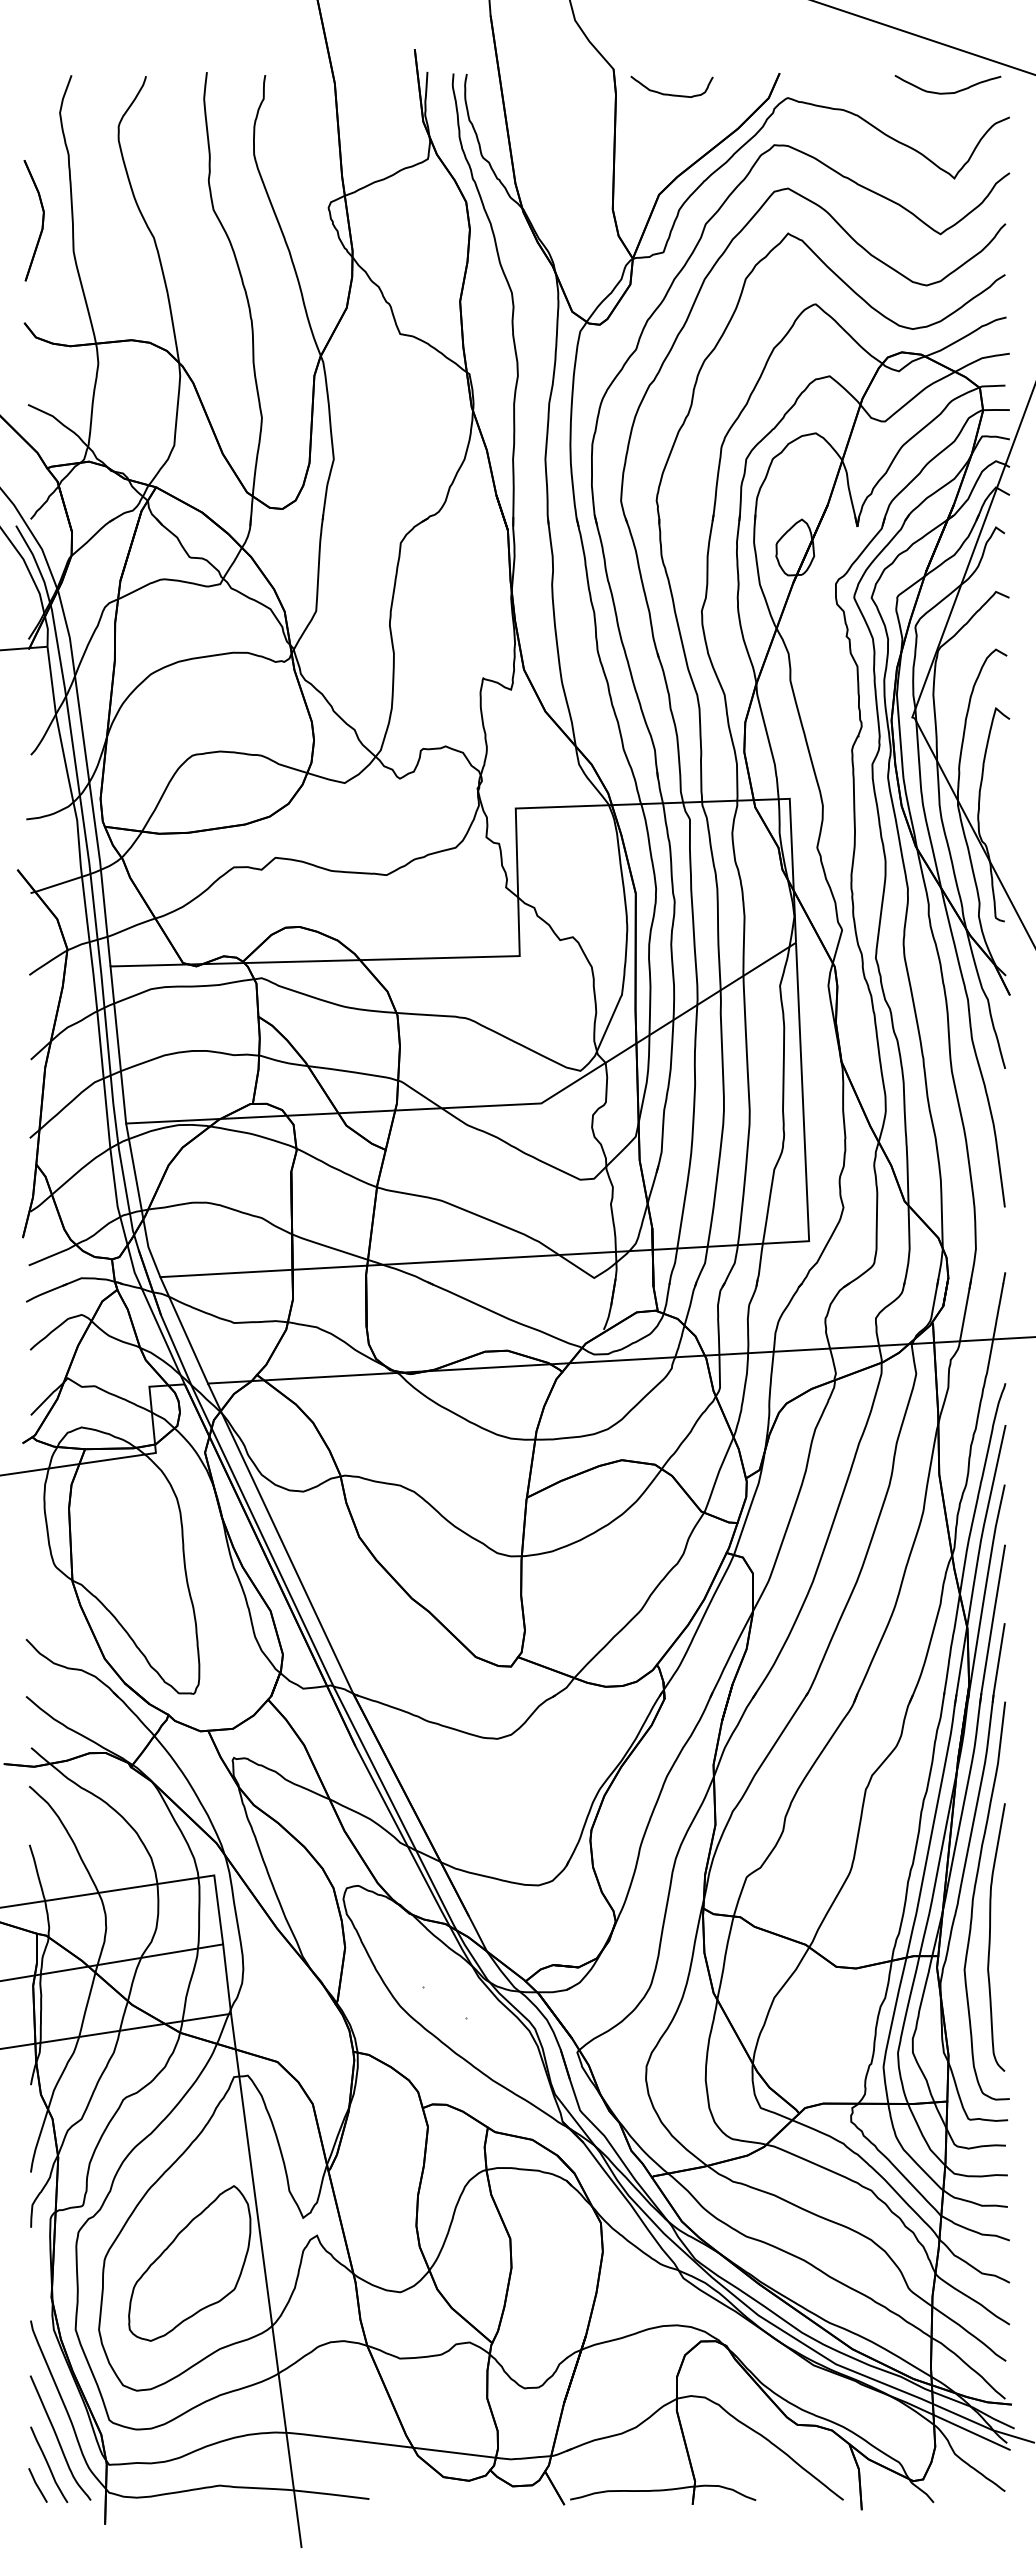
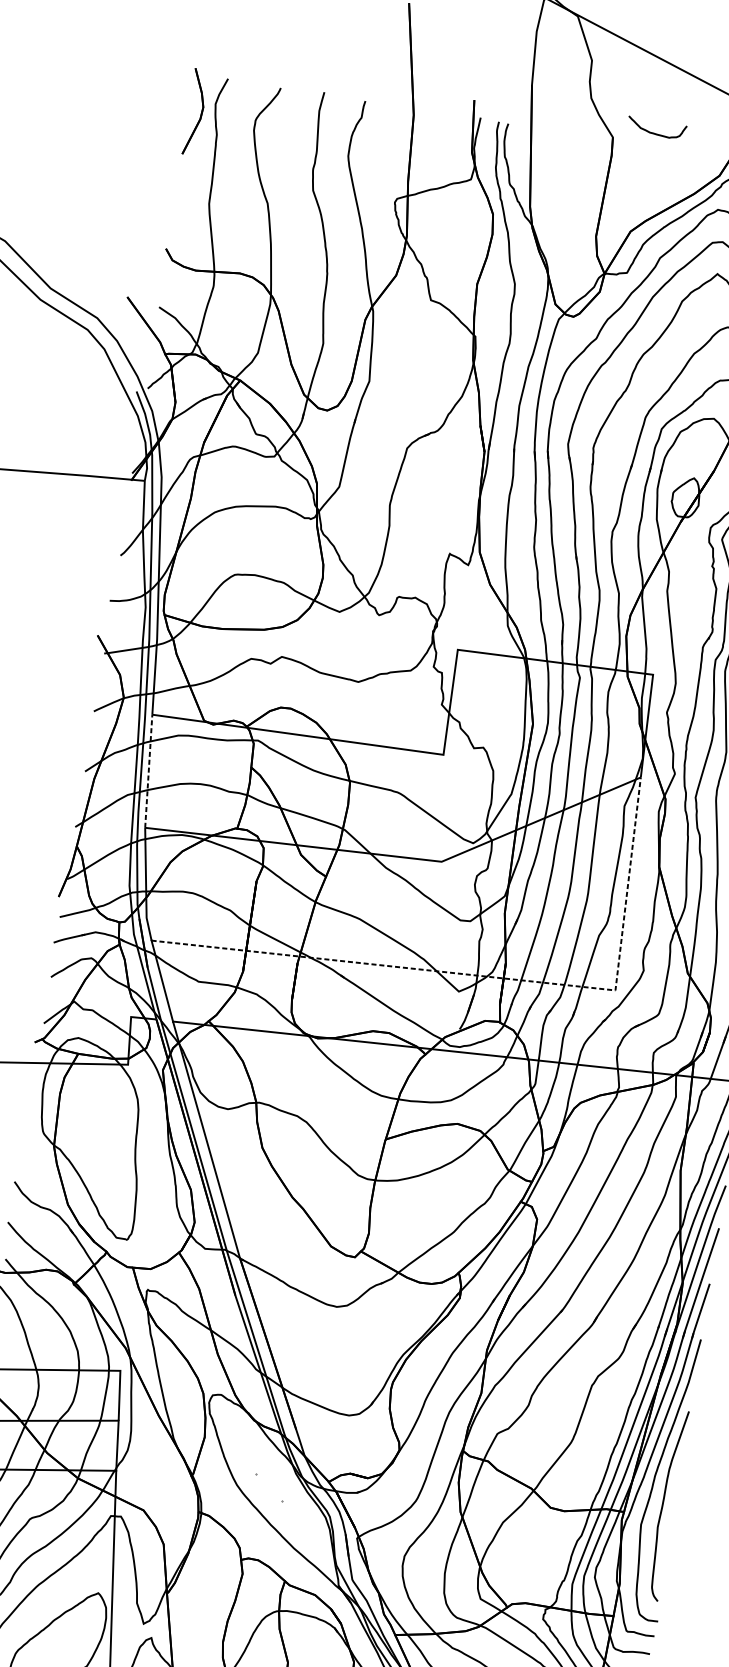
curve: (668, 93) -> (653, 132), moved
part: (42, 220) -> (201, 113), moved
line: (118, 1044) -> (148, 770), solid -> dashed
line: (634, 1250) -> (490, 976), solid -> dashed

